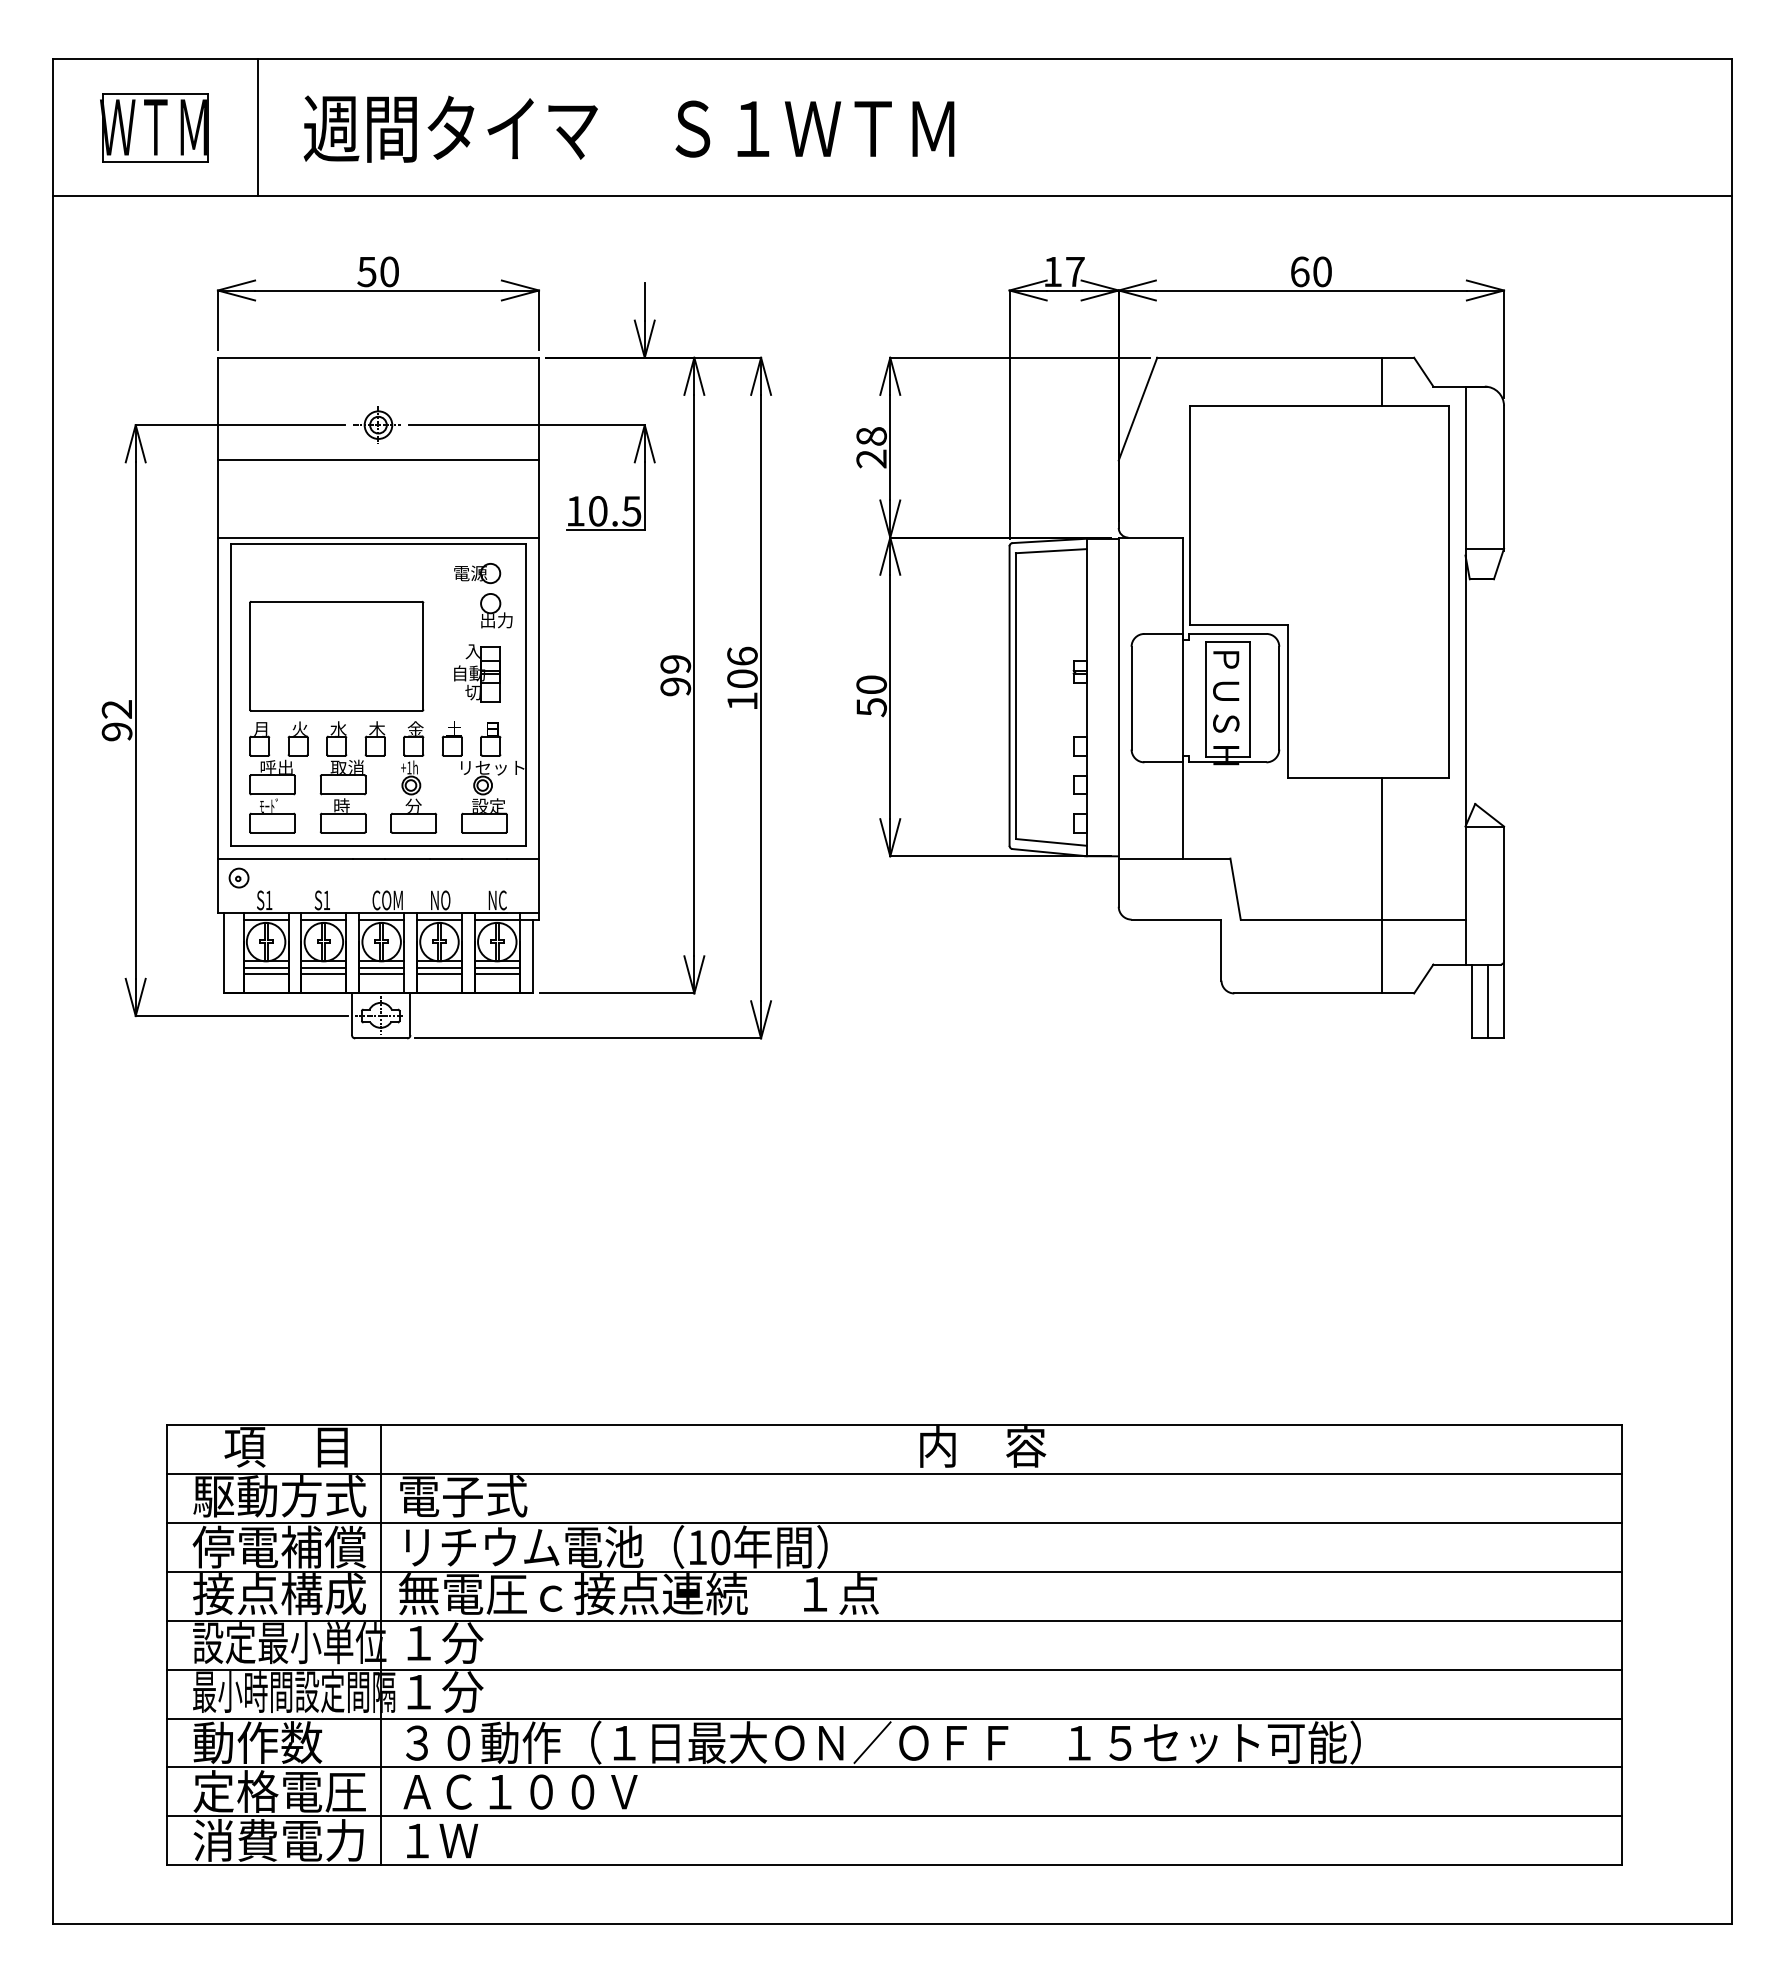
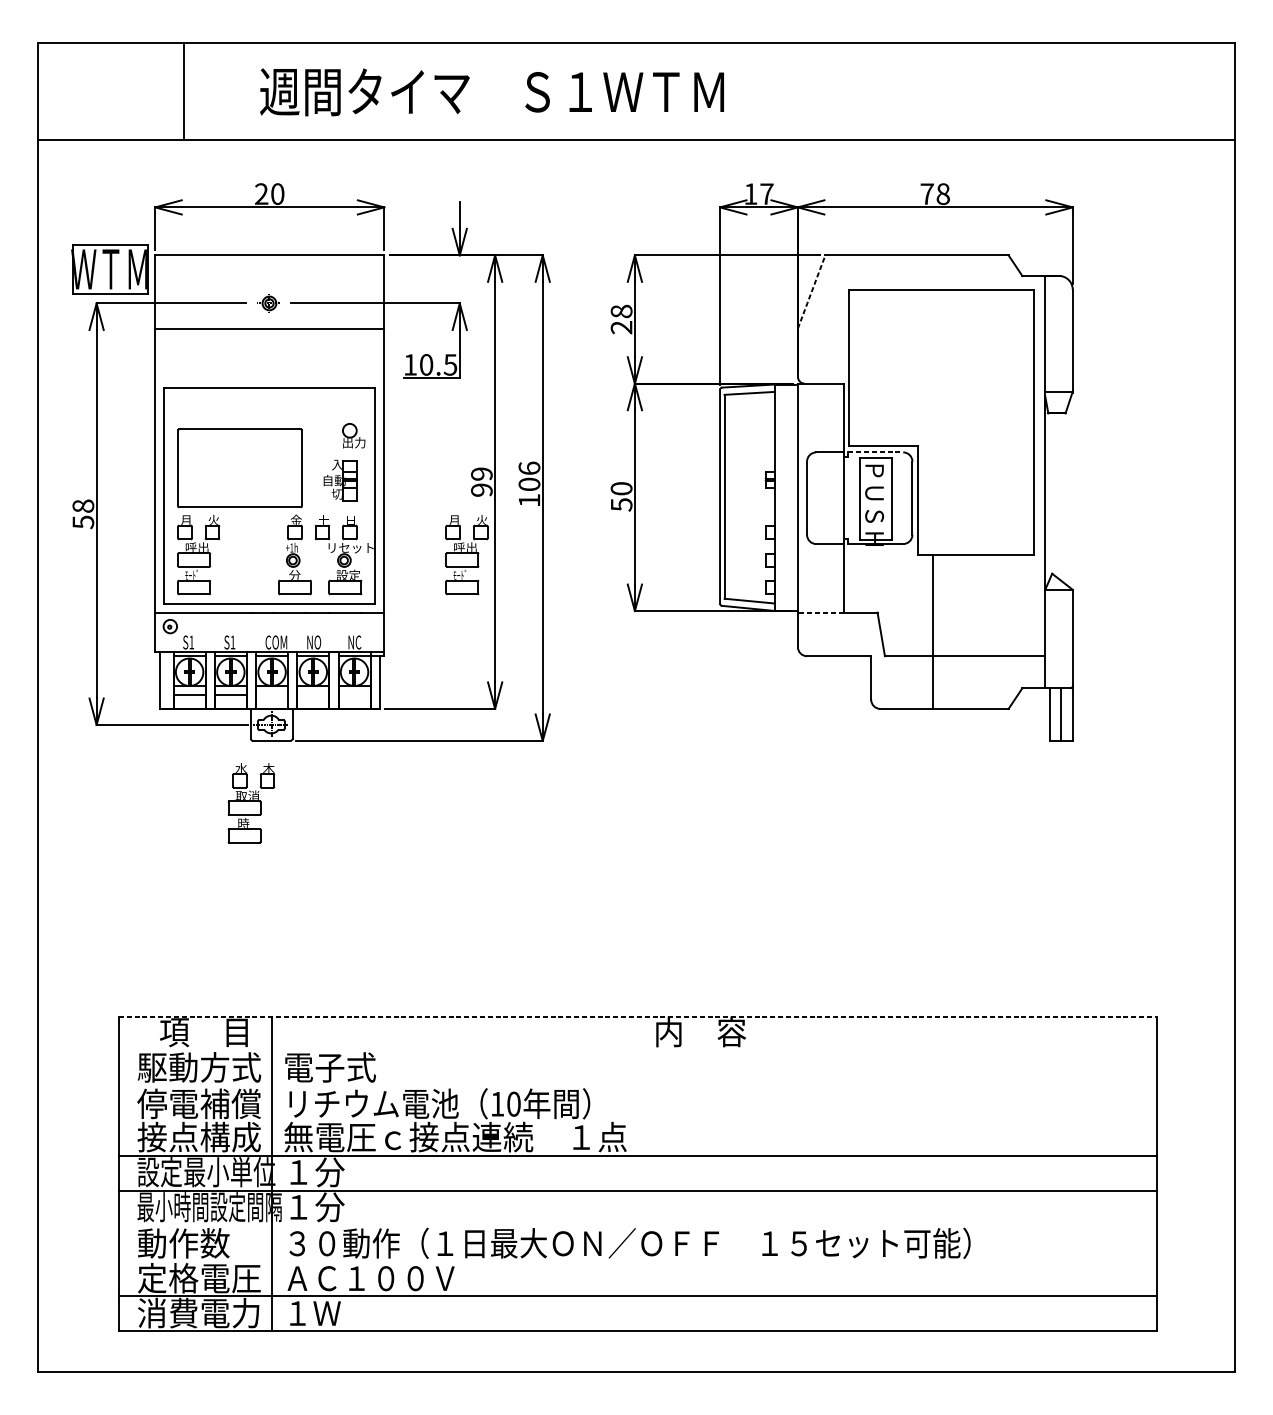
part: (154, 127) -> (110, 269), moved
text: (628, 128) -> (491, 91), moved
text: (366, 271) -> (261, 193), 50 -> 20
text: (1310, 271) -> (934, 193), 60 -> 78
line: (1382, 381) -> (986, 272), removed
line: (1138, 409) -> (811, 292), solid -> dashed
part: (376, 424) -> (268, 303), size x0.7
line: (378, 537) -> (269, 383), removed
part: (477, 573) -> (340, 409), removed
line: (1227, 633) -> (875, 452), solid -> dashed
text: (116, 720) -> (82, 514), 92 -> 58
part: (352, 777) -> (251, 803), moved
part: (654, 777) -> (466, 554), added
line: (1150, 858) -> (820, 612), solid -> dashed
line: (1382, 885) -> (933, 631), moved
line: (265, 967) -> (189, 690), removed
line: (323, 967) -> (230, 690), removed
line: (381, 967) -> (271, 690), removed
line: (439, 967) -> (313, 690), removed
line: (496, 967) -> (353, 690), removed
line: (381, 974) -> (271, 695), removed
line: (439, 974) -> (313, 695), removed
line: (496, 974) -> (353, 695), removed
line: (894, 1425) -> (637, 1017), solid -> dashed
line: (894, 1473) -> (637, 1051), removed
line: (894, 1522) -> (637, 1086), removed
line: (894, 1571) -> (637, 1121), removed
line: (894, 1718) -> (637, 1226), removed
line: (894, 1767) -> (637, 1261), removed

